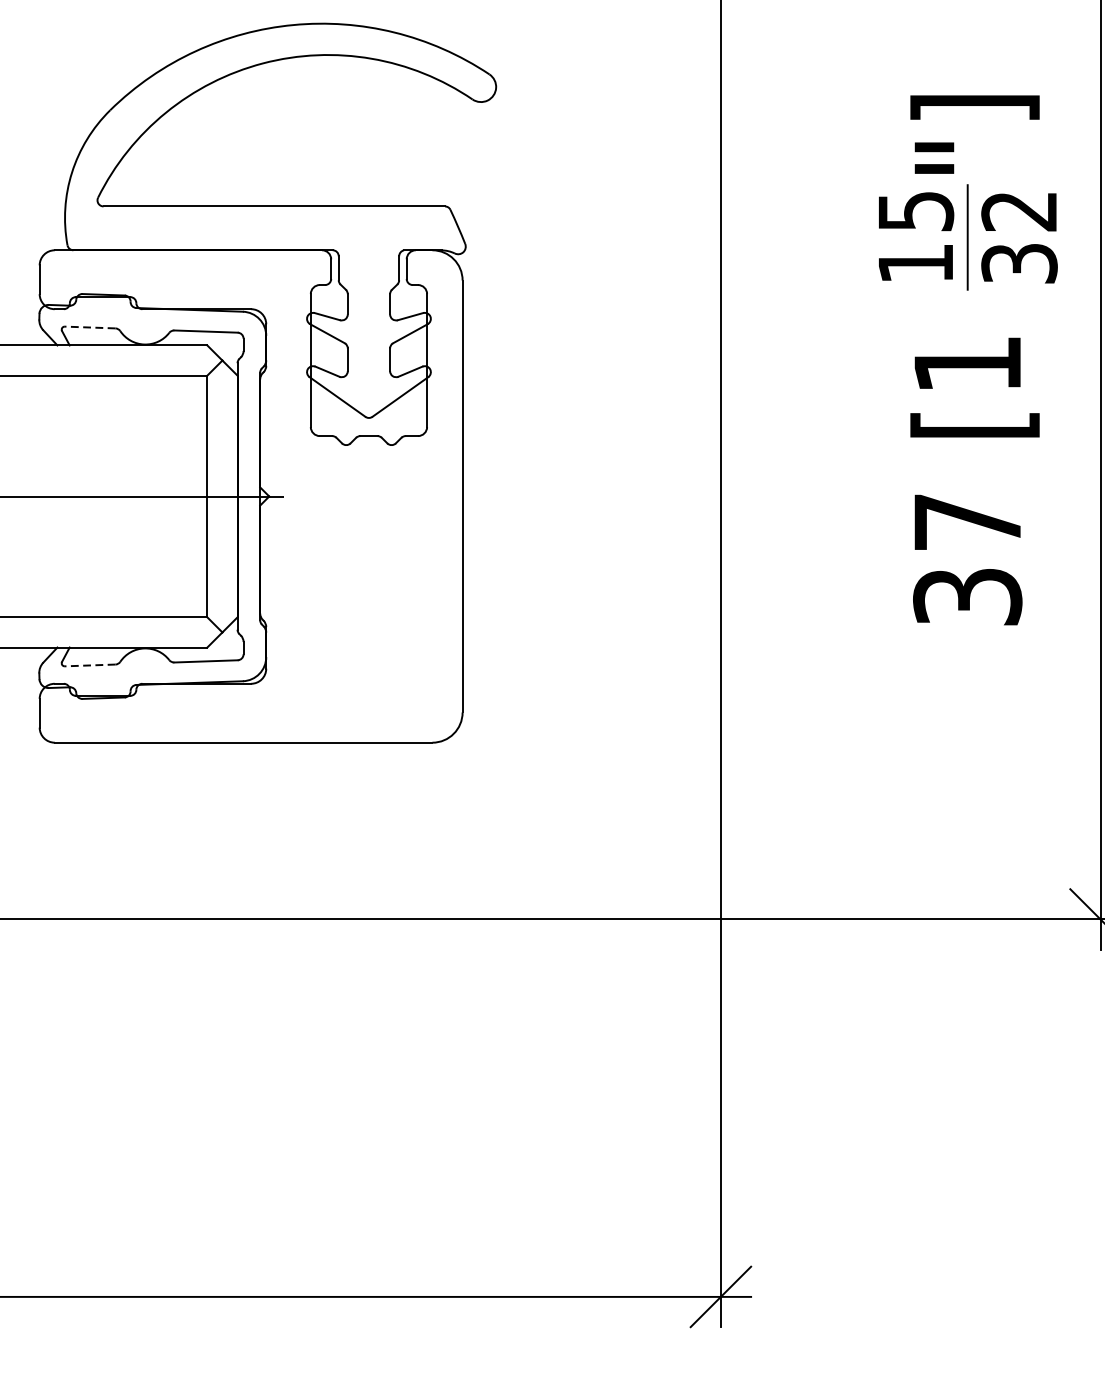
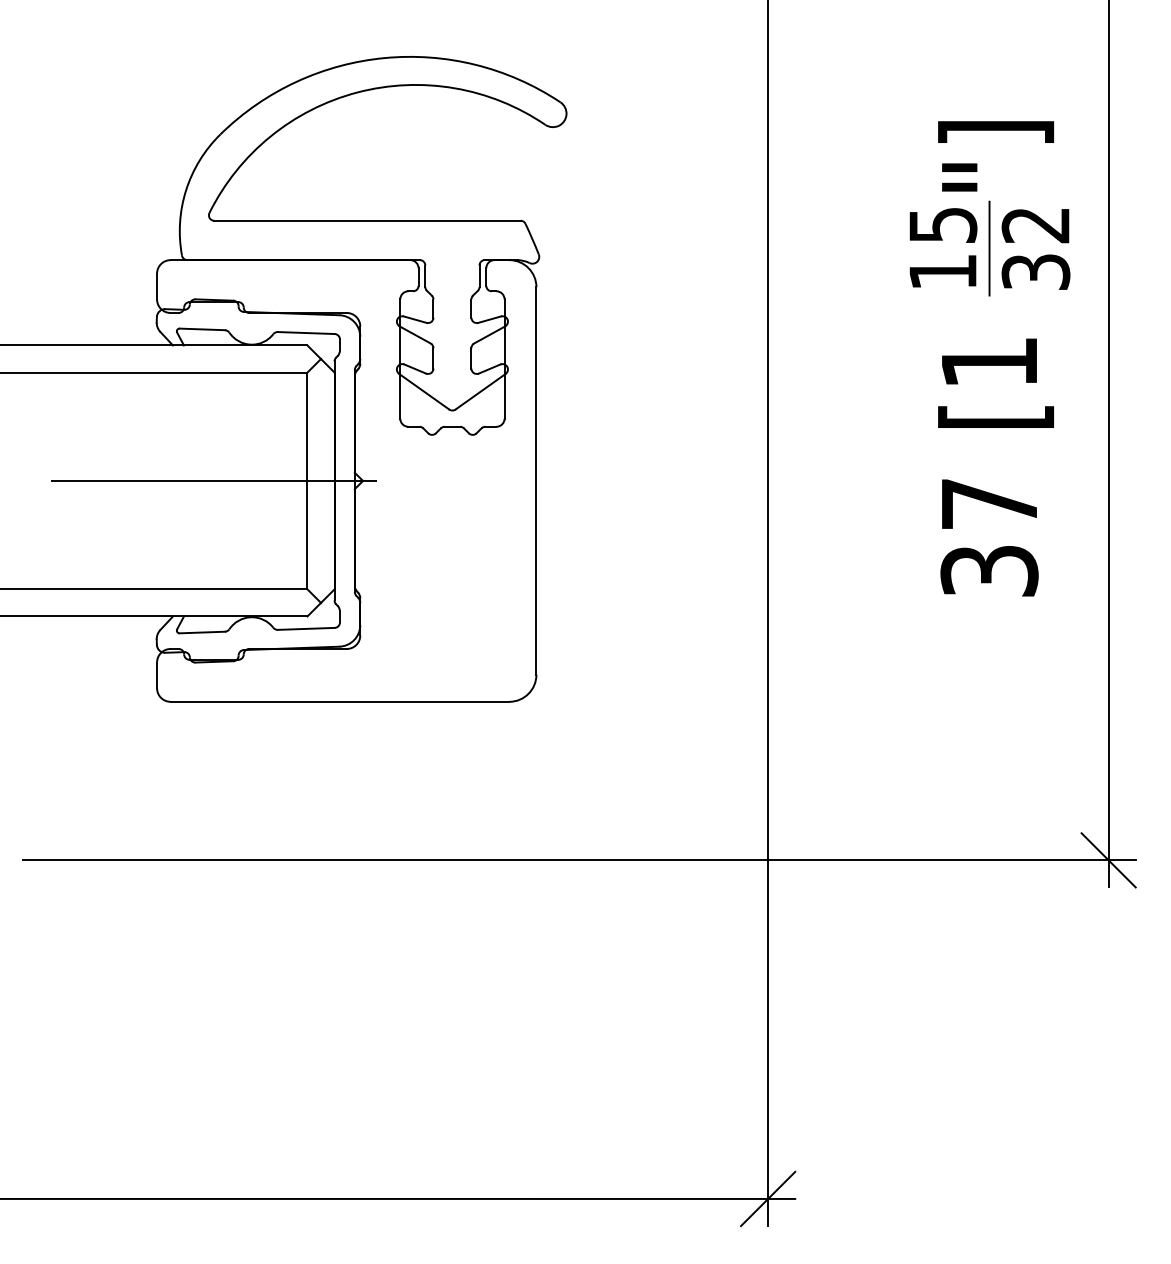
line: (90, 327) -> (202, 329), dashed -> solid
line: (90, 665) -> (202, 632), dashed -> solid

